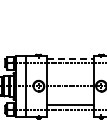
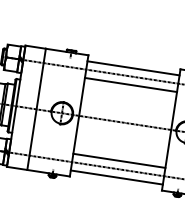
line: (70, 58) -> (133, 67), dashed -> solid
line: (70, 67) -> (131, 85), added
line: (70, 113) -> (116, 177), added

